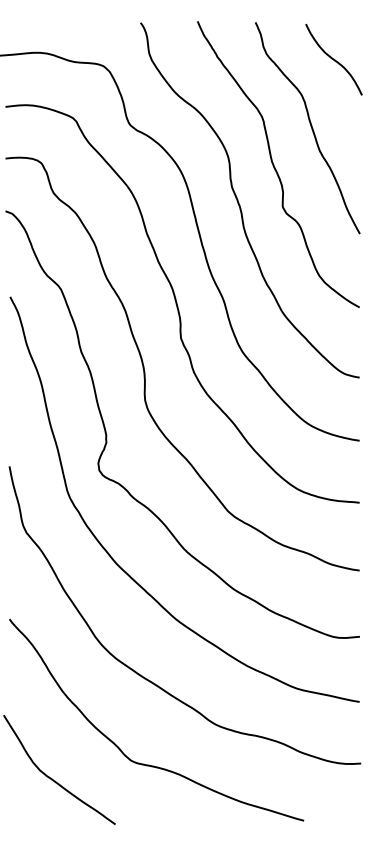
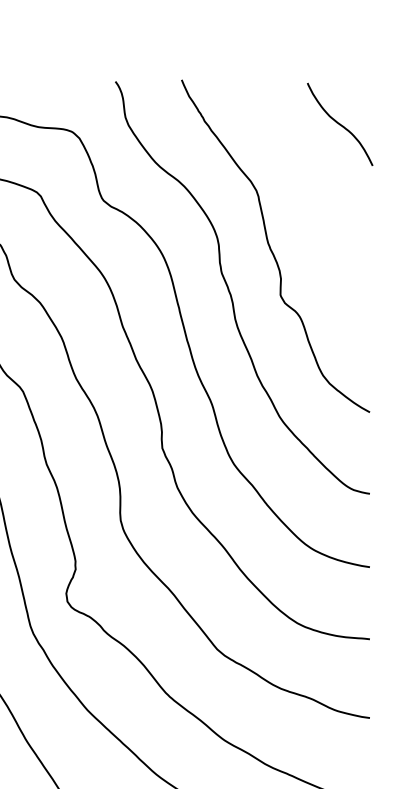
curve: (310, 126) -> (312, 202), removed

